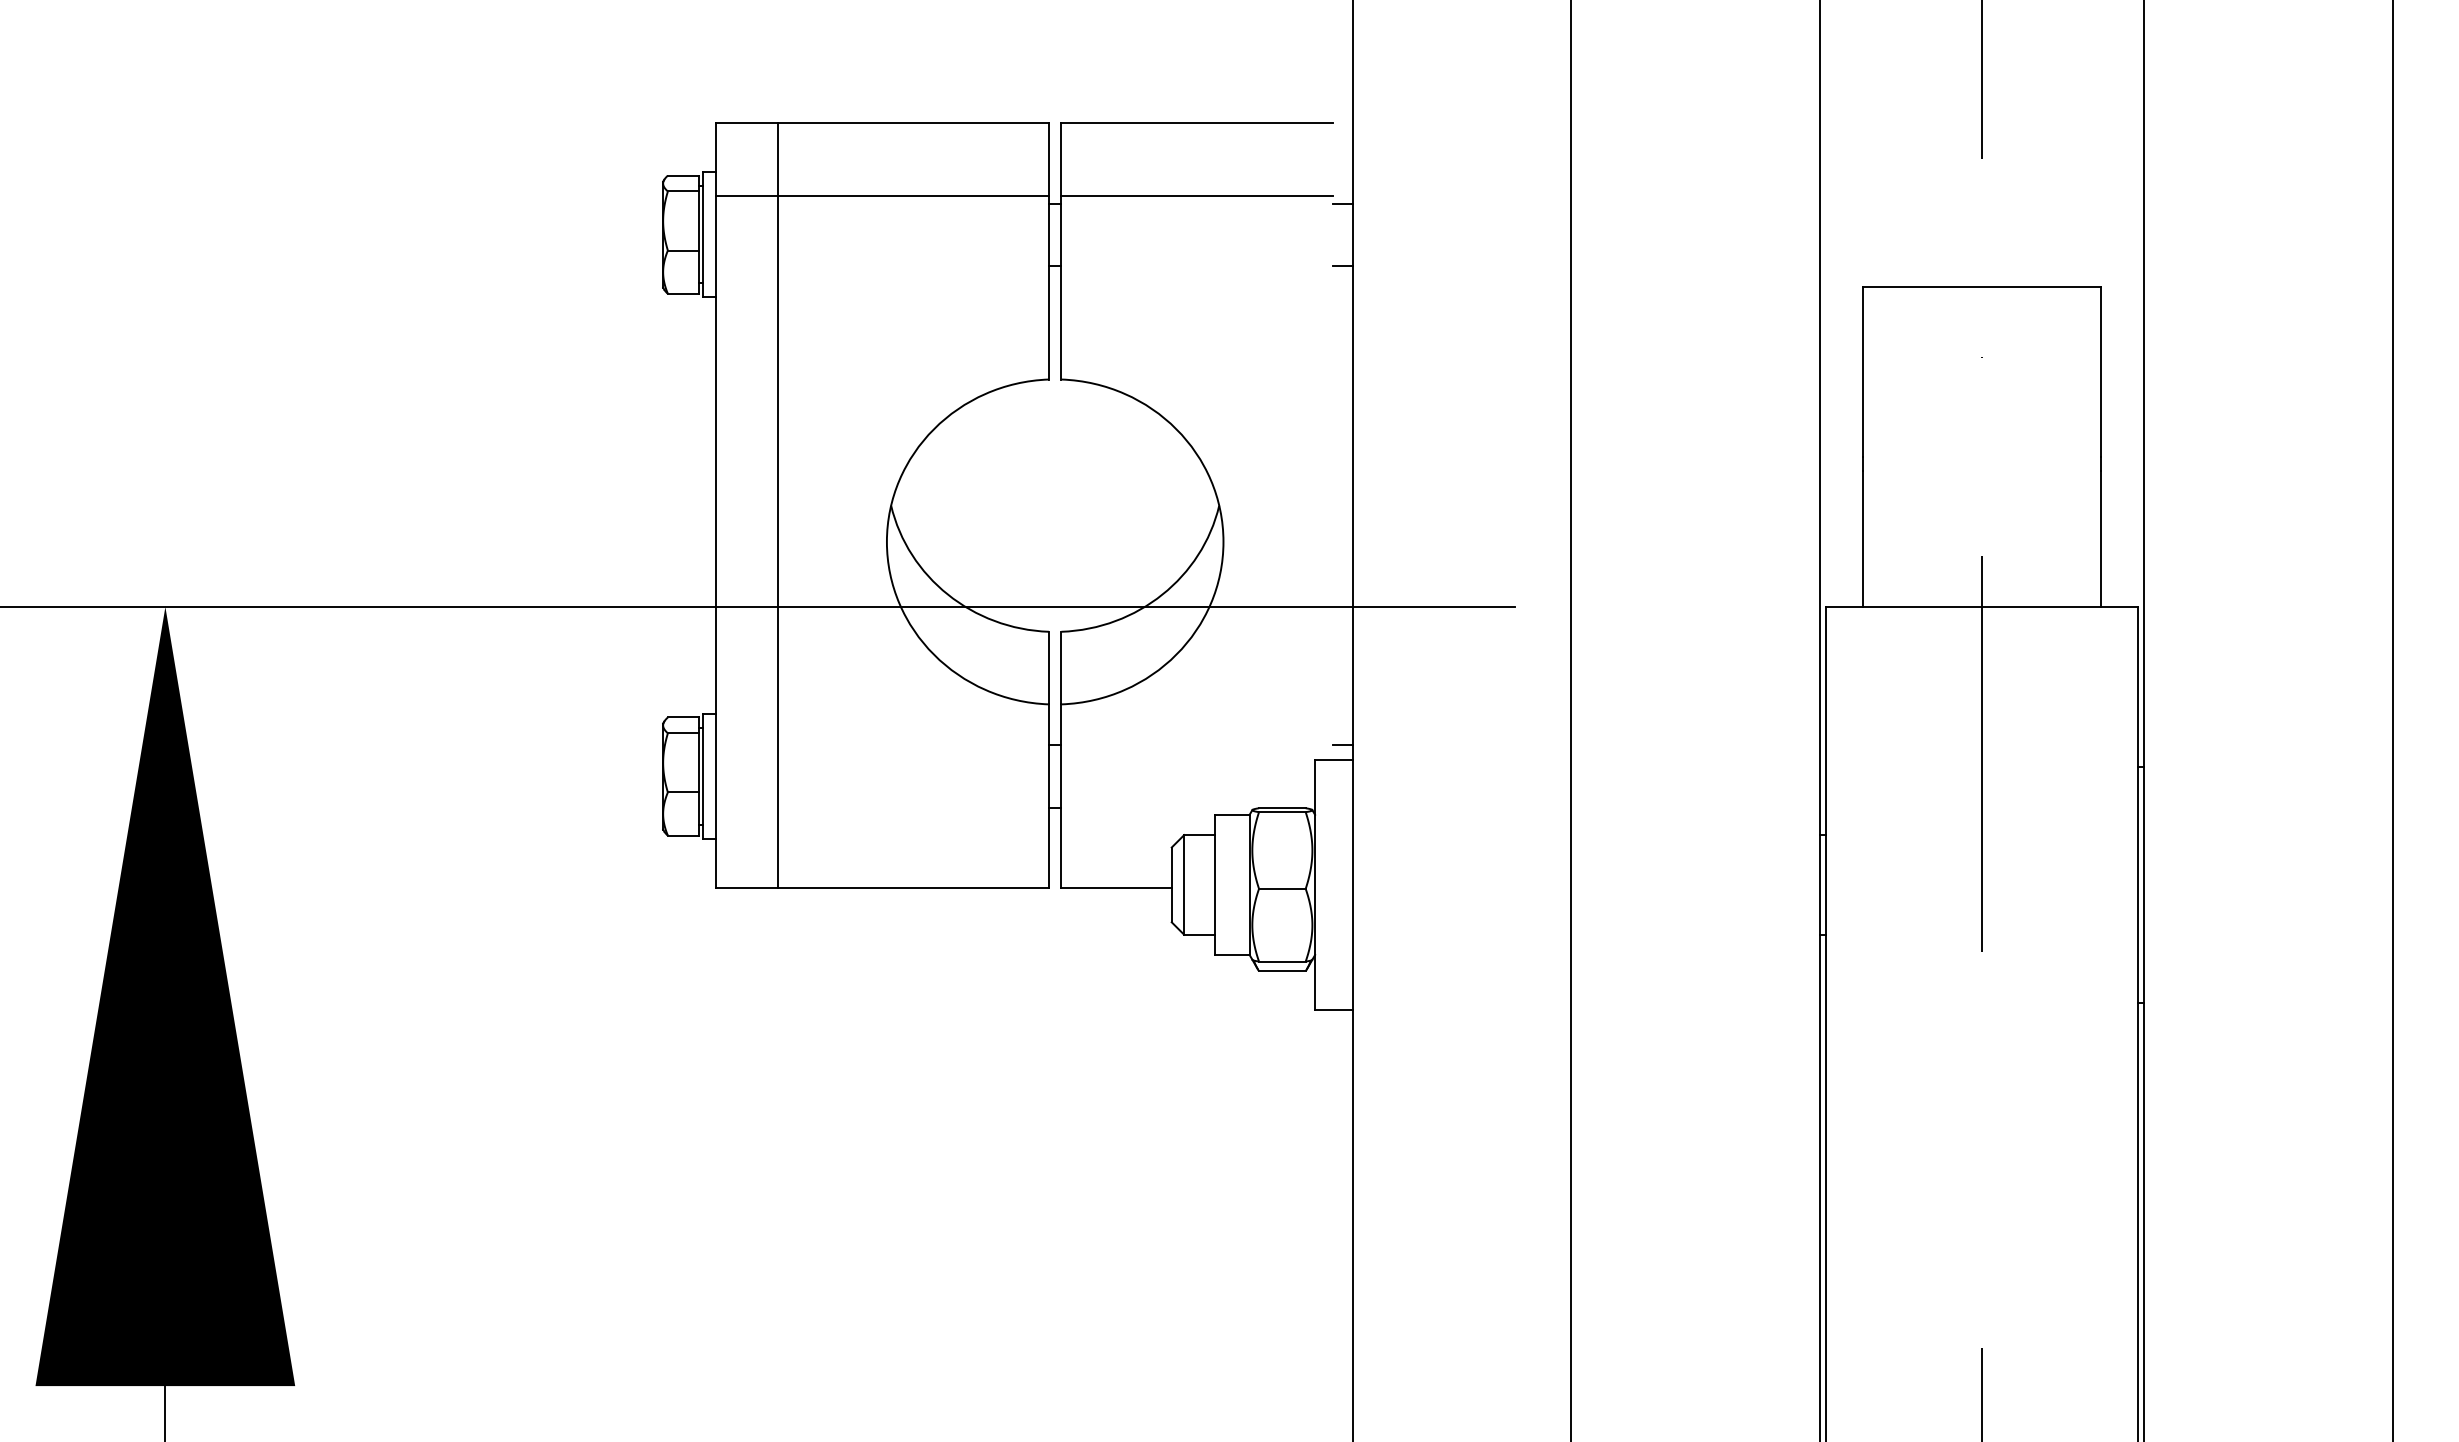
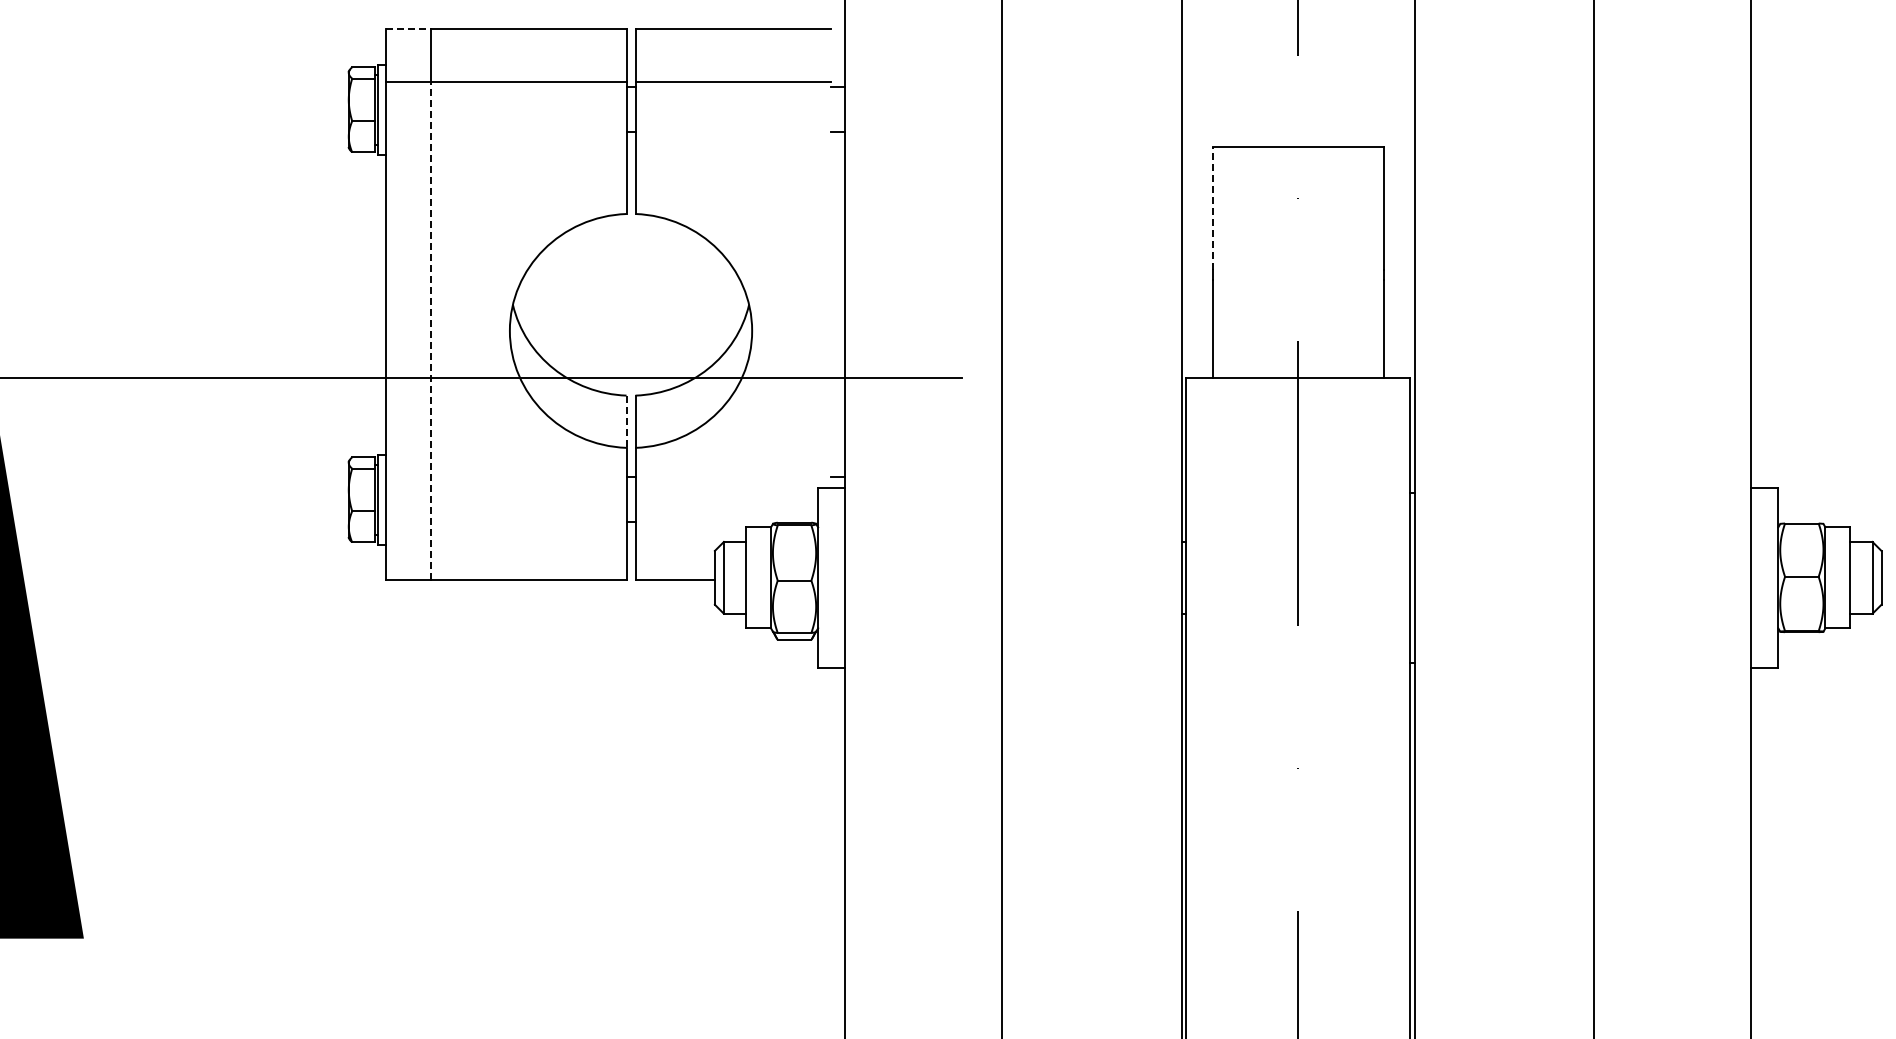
line: (747, 123) -> (409, 29), solid -> dashed
line: (1862, 370) -> (1212, 207), solid -> dashed
line: (778, 541) -> (431, 330), solid -> dashed
line: (1048, 669) -> (626, 422), solid -> dashed

